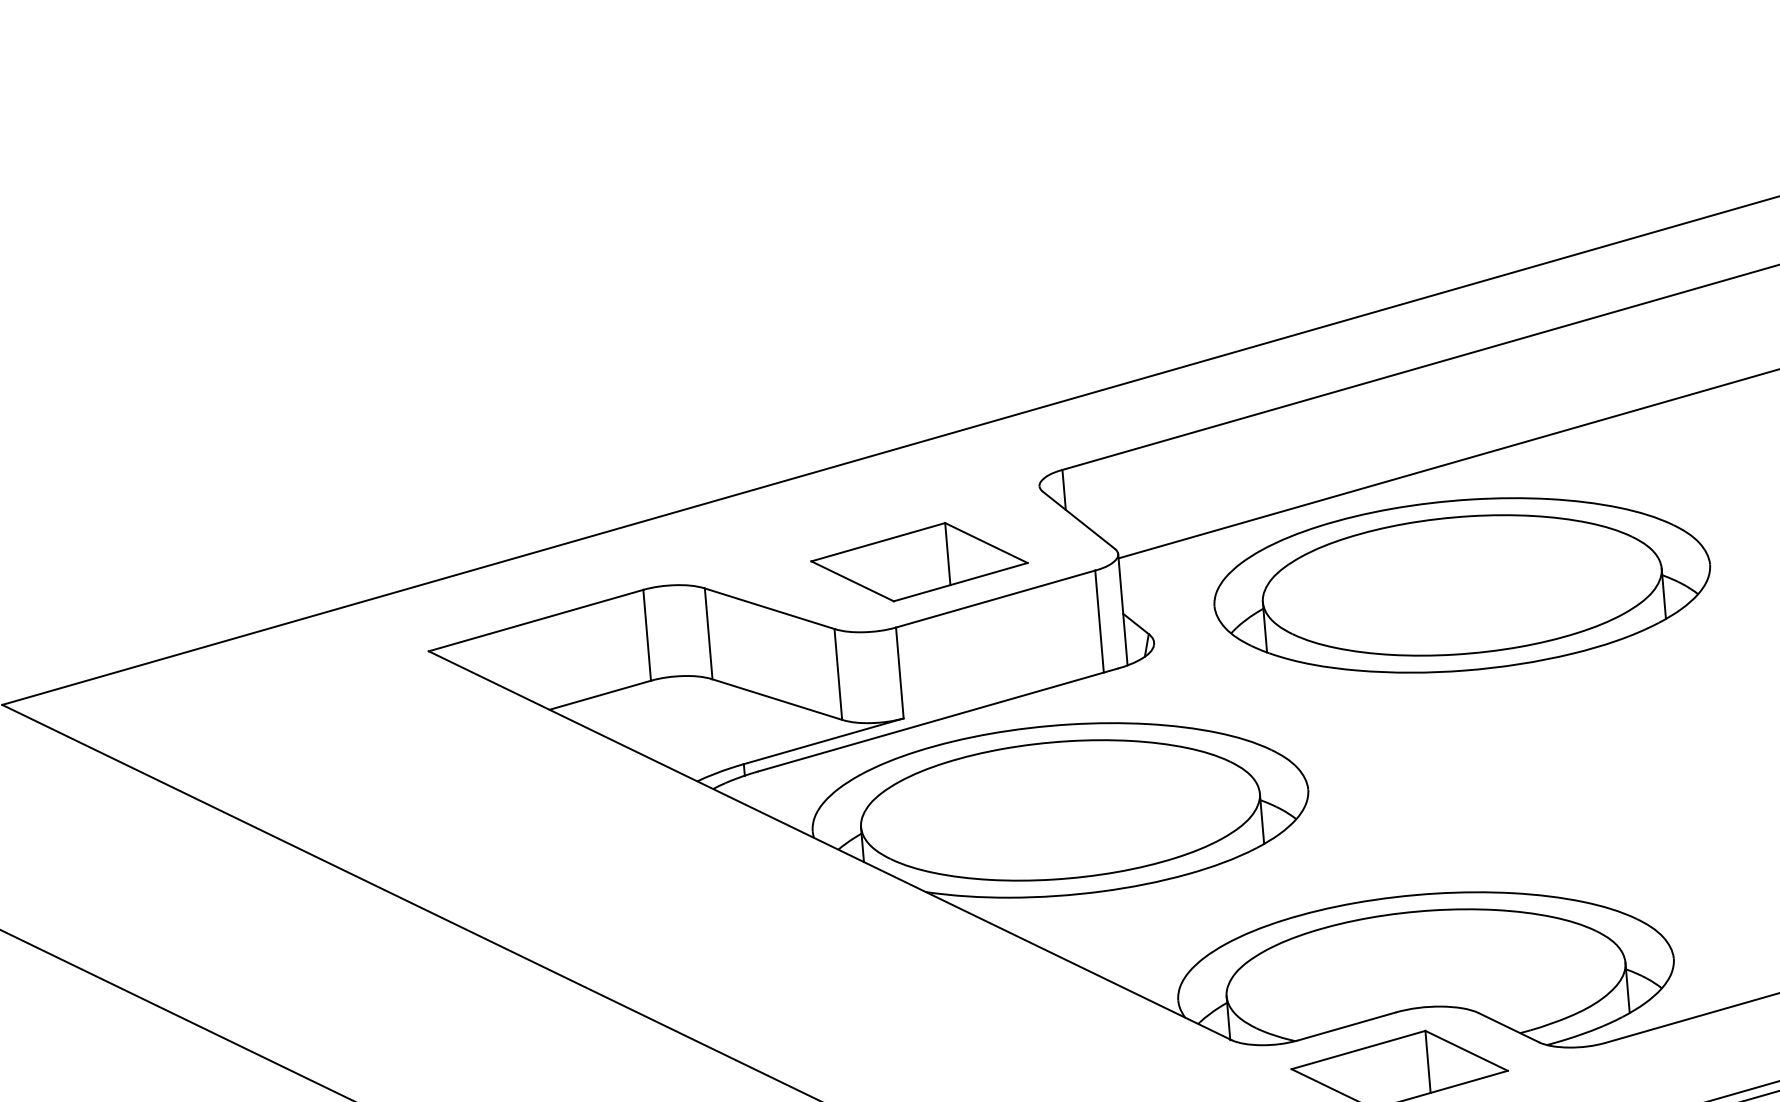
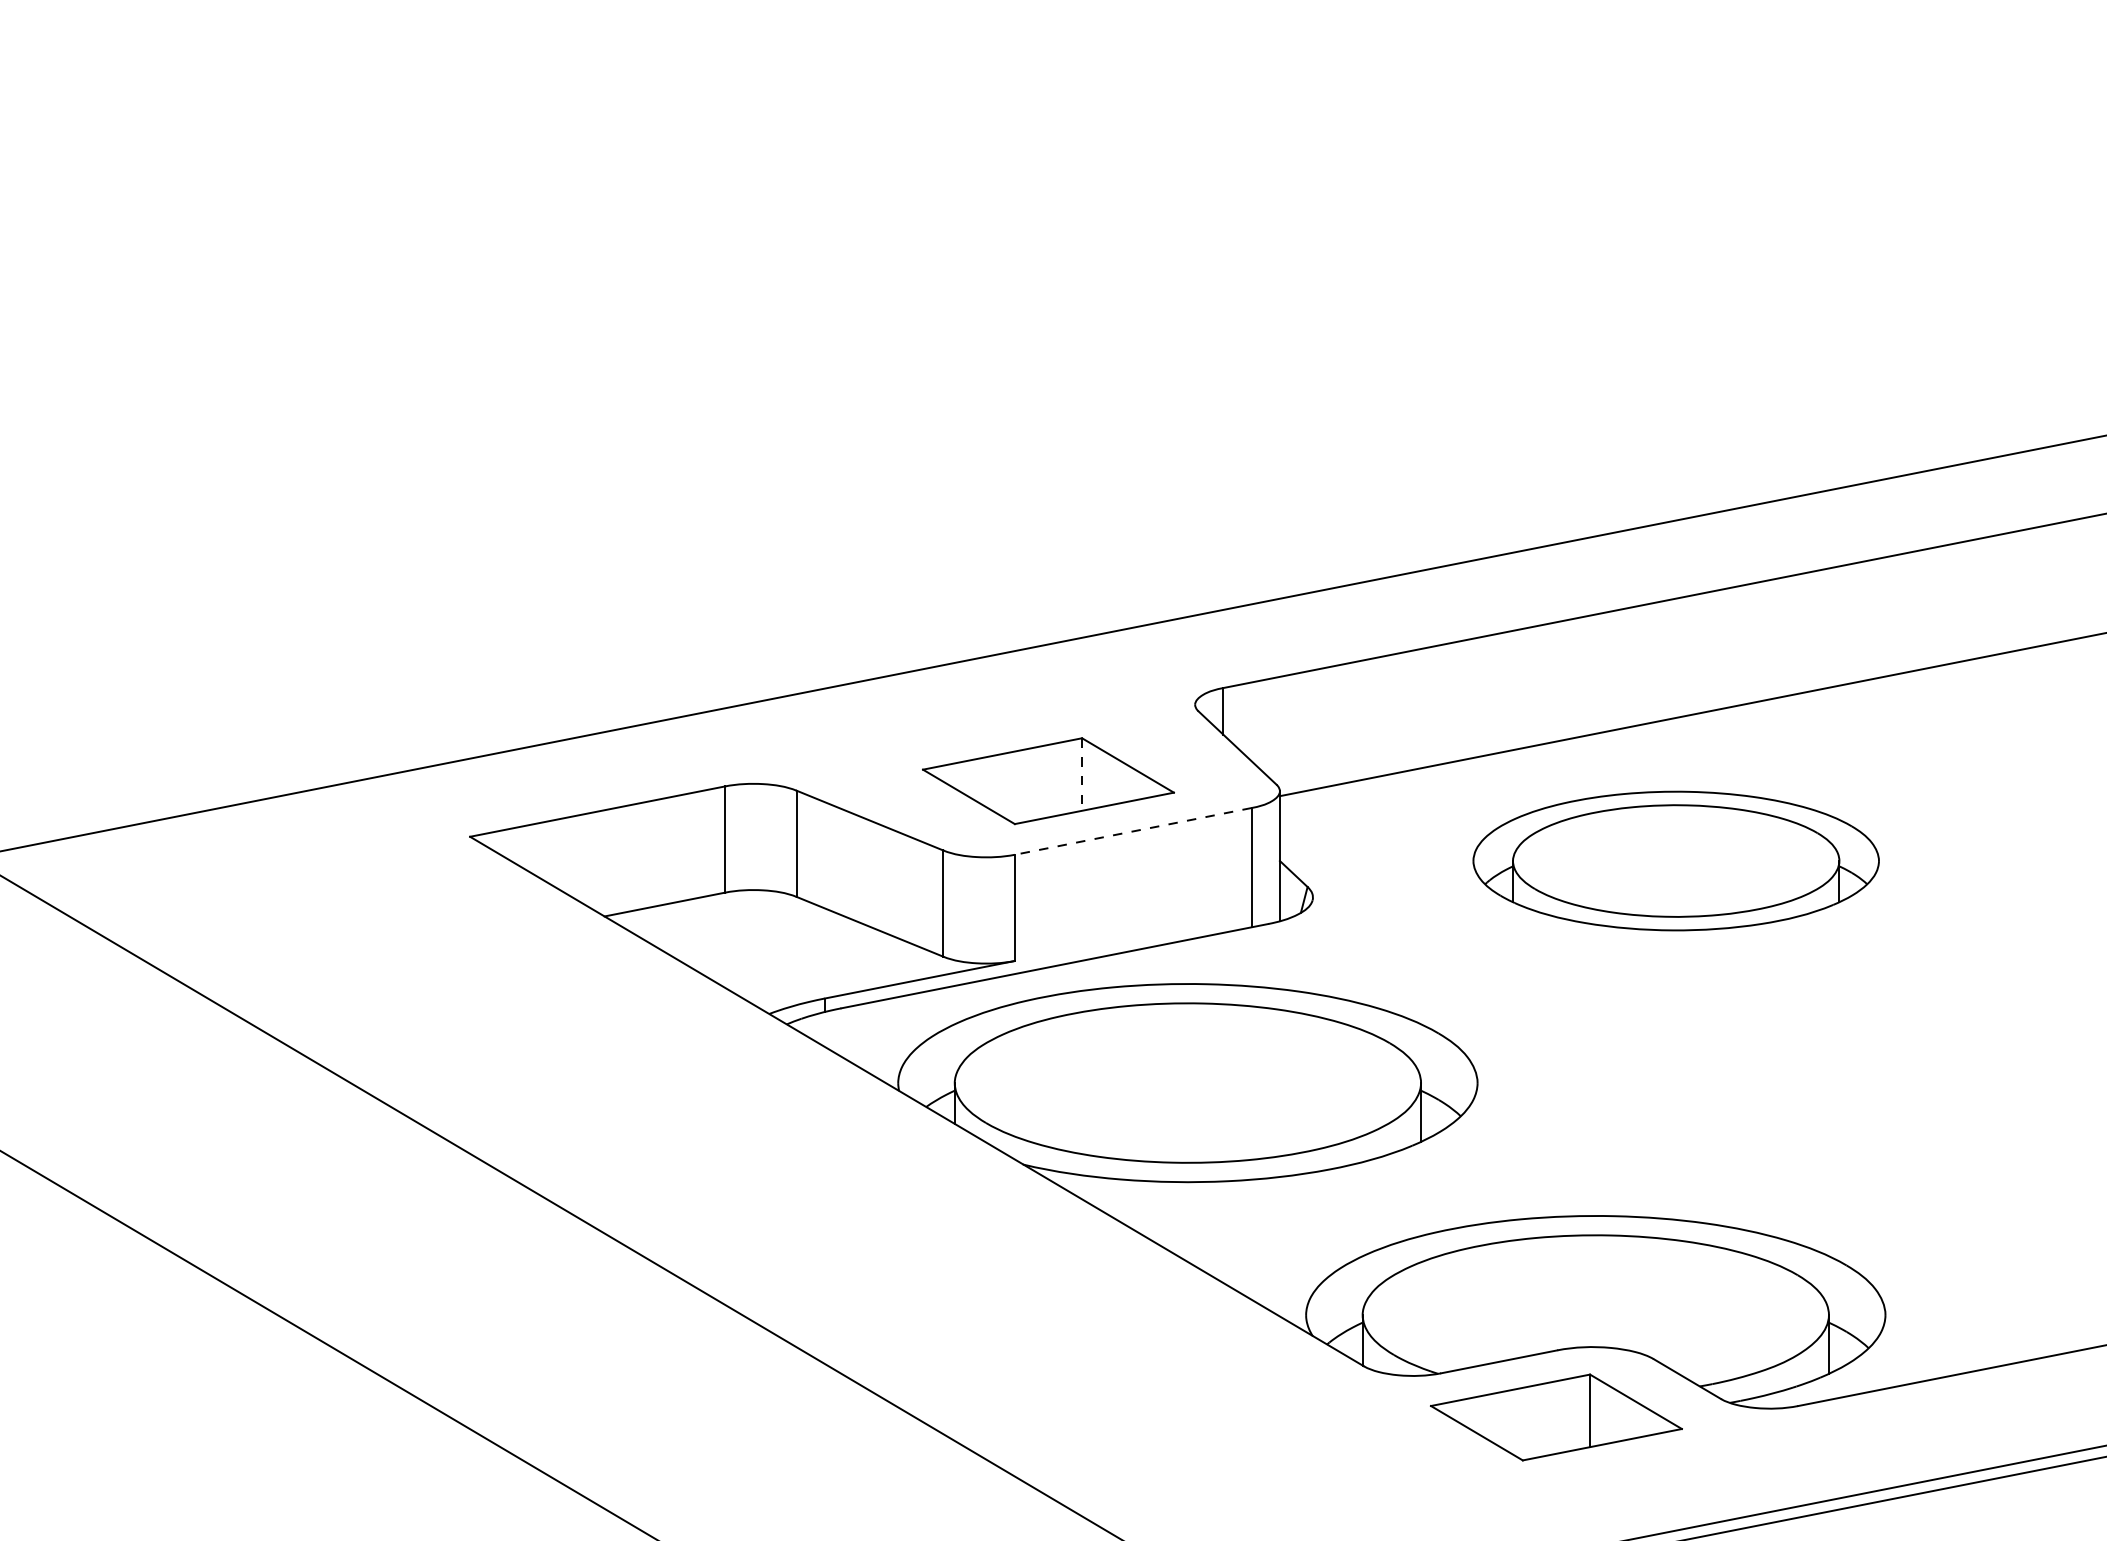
line: (948, 554) -> (1082, 775), solid -> dashed
part: (1461, 585) -> (1675, 860), size x0.7
line: (995, 599) -> (1133, 831), solid -> dashed

